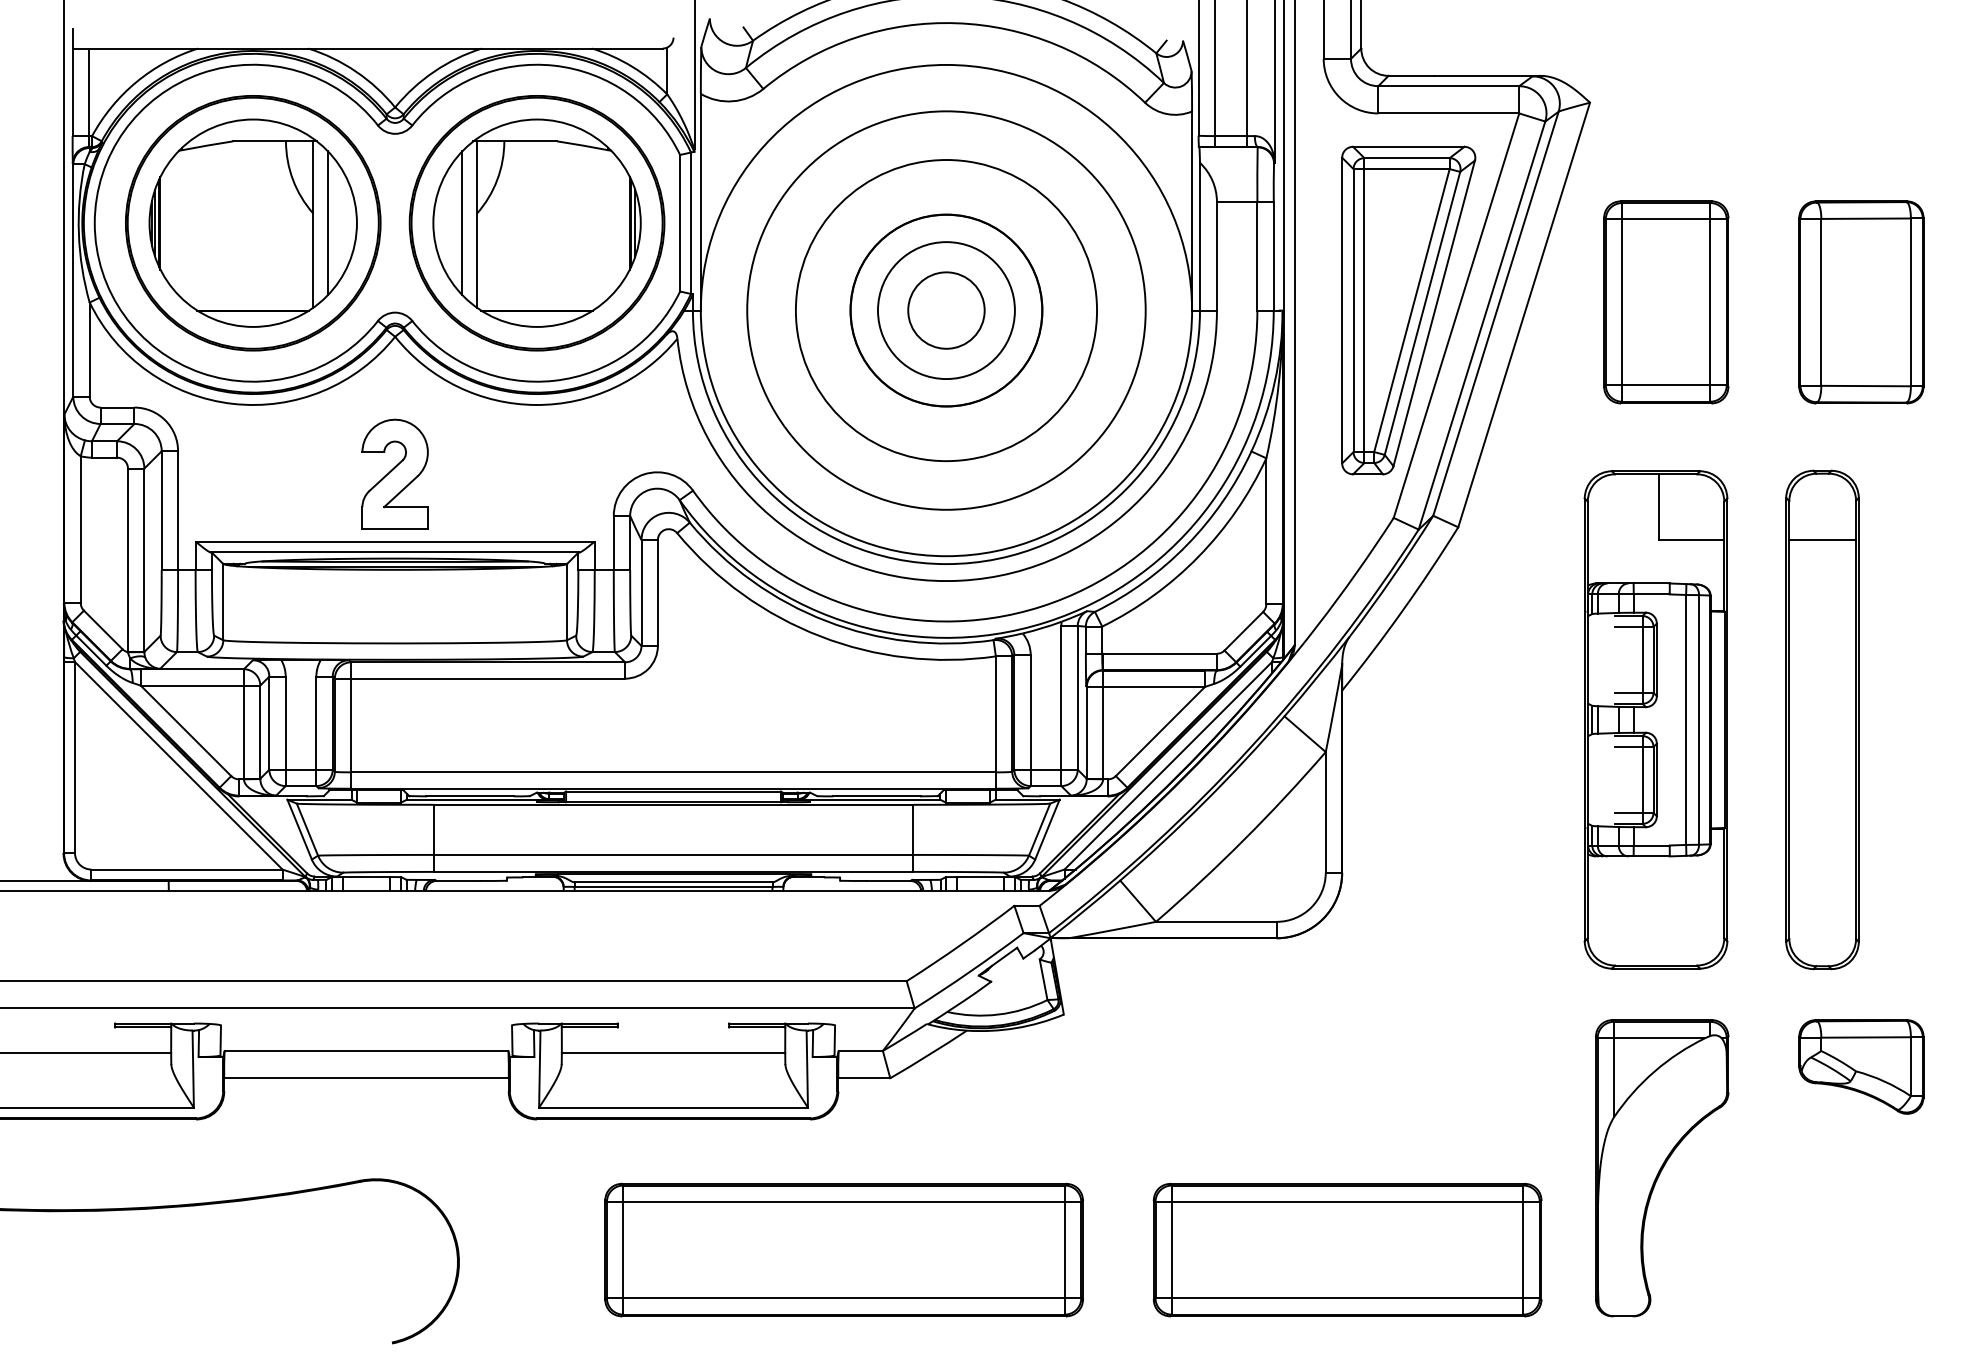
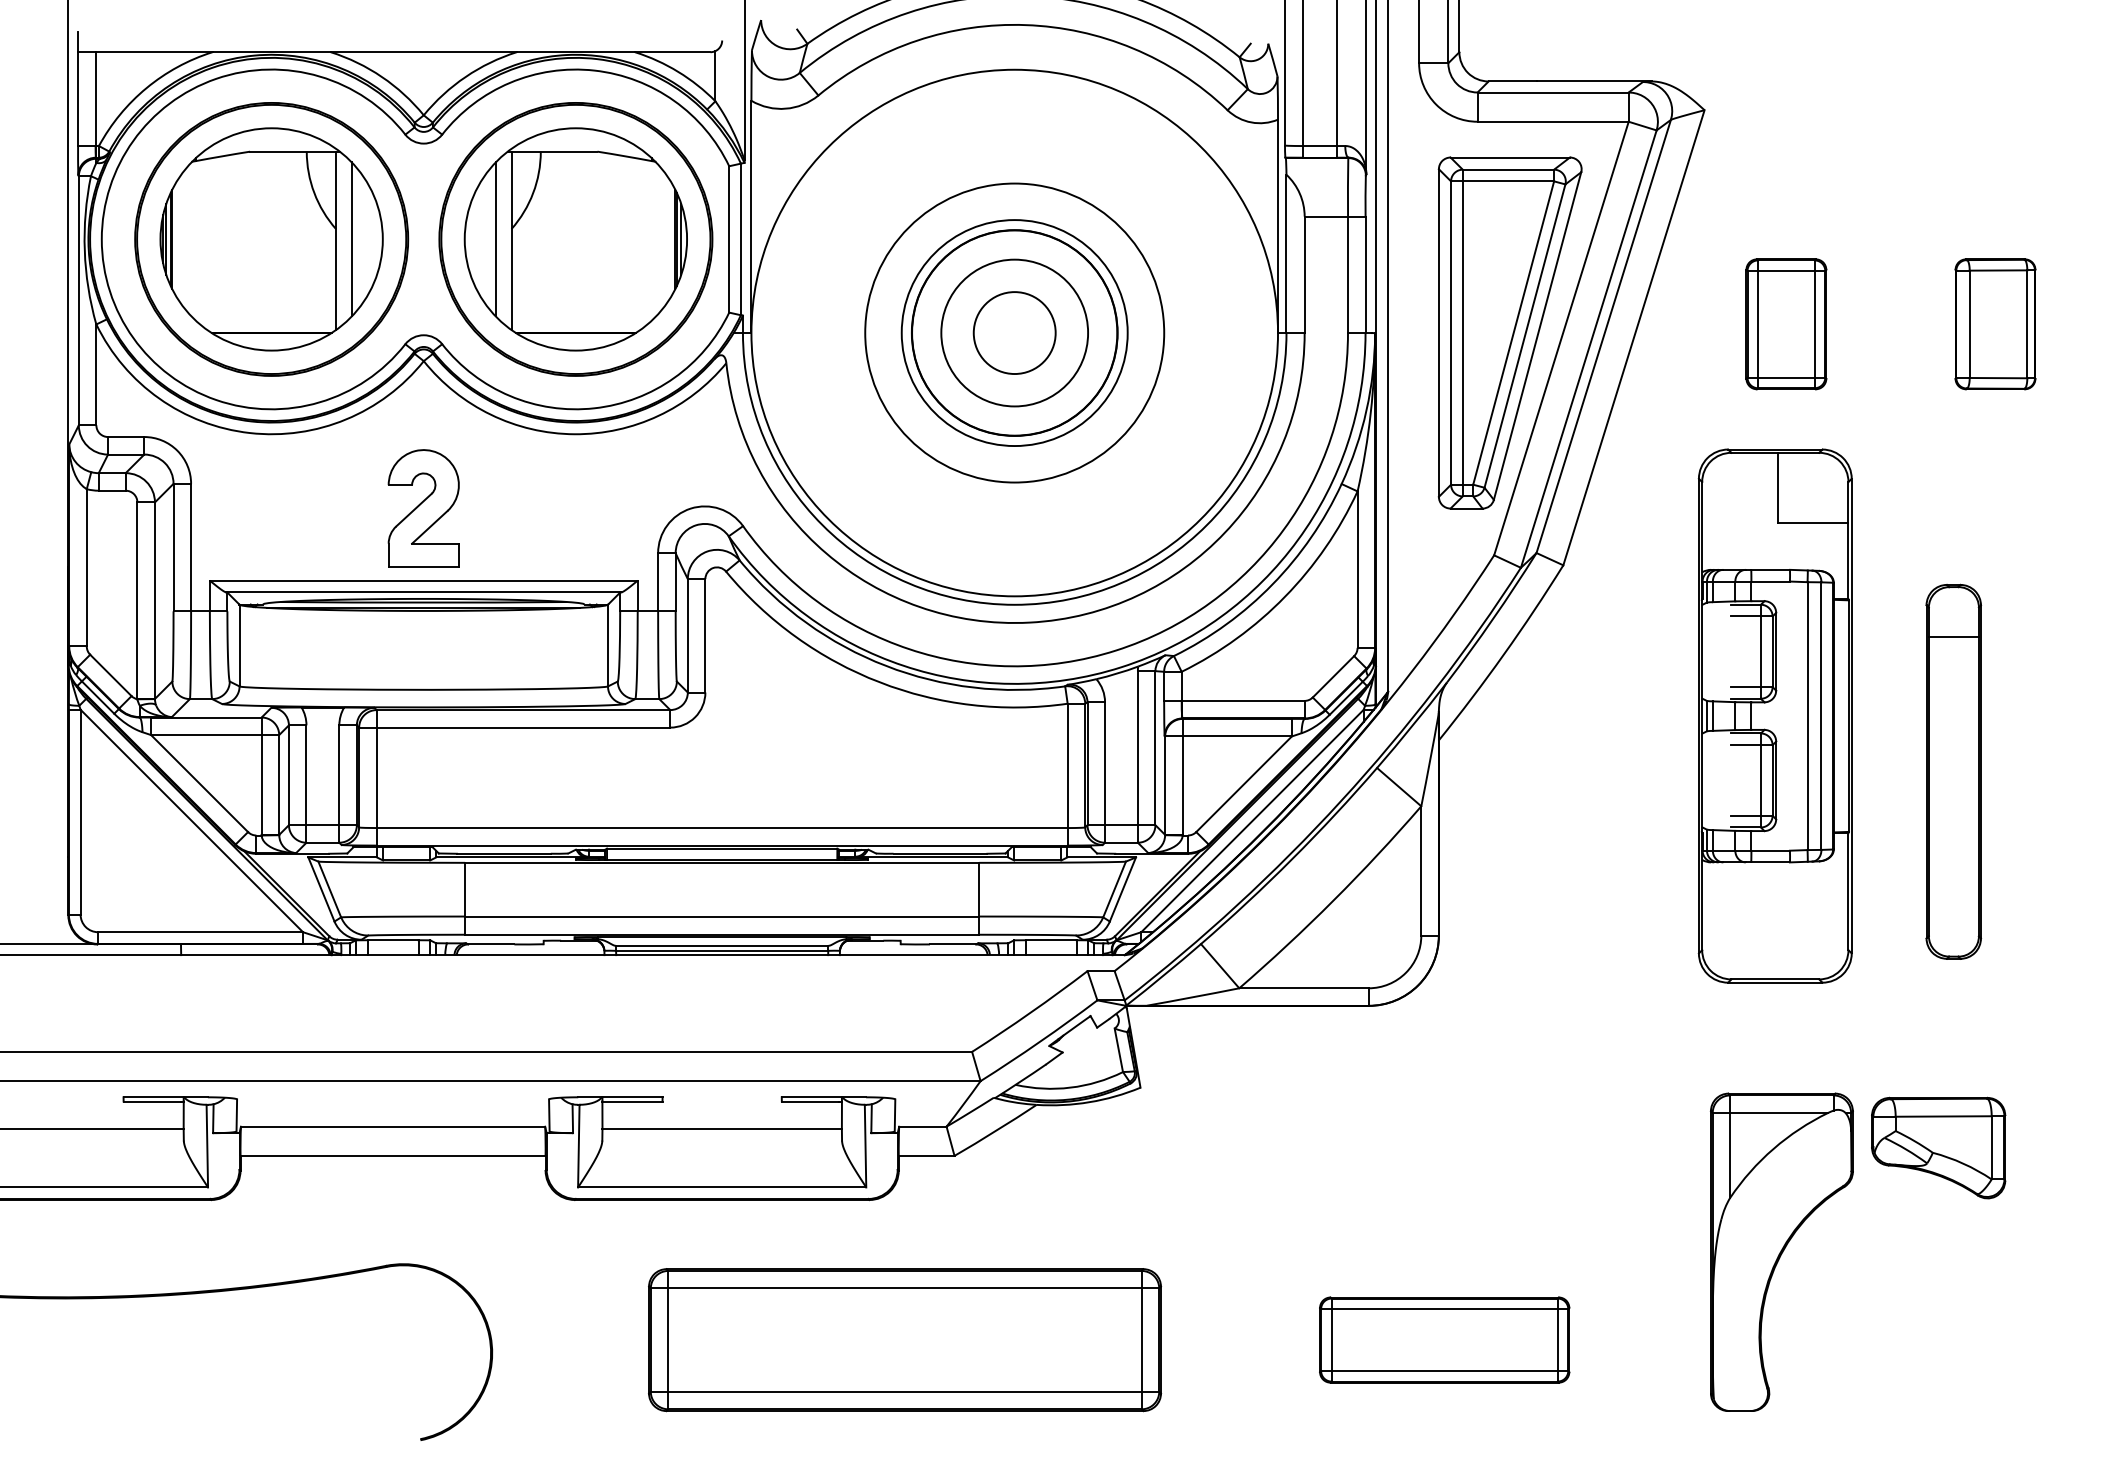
part: (1666, 302) -> (1786, 324), size x0.6
part: (1861, 302) -> (1995, 324), size x0.6
circle: (946, 310) -> (1014, 332), size x0.7
circle: (946, 310) -> (1014, 332), size x0.7
part: (1655, 719) -> (1774, 715), moved
part: (1822, 719) -> (1953, 771), size x0.7
part: (1861, 1066) -> (1938, 1147), moved
part: (1347, 1249) -> (1444, 1339), size x0.6

